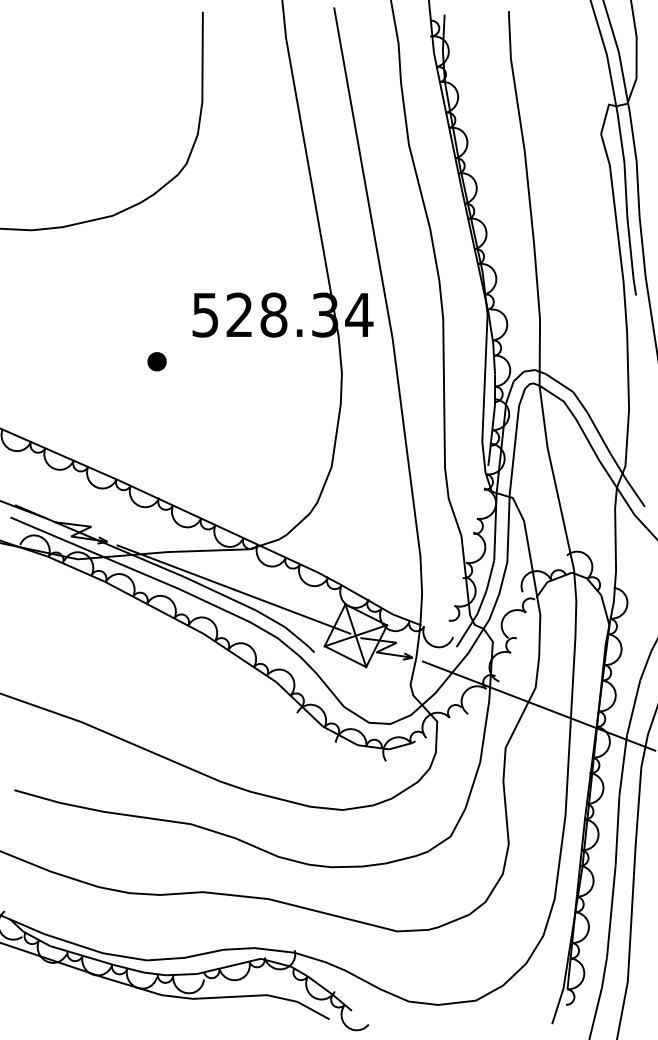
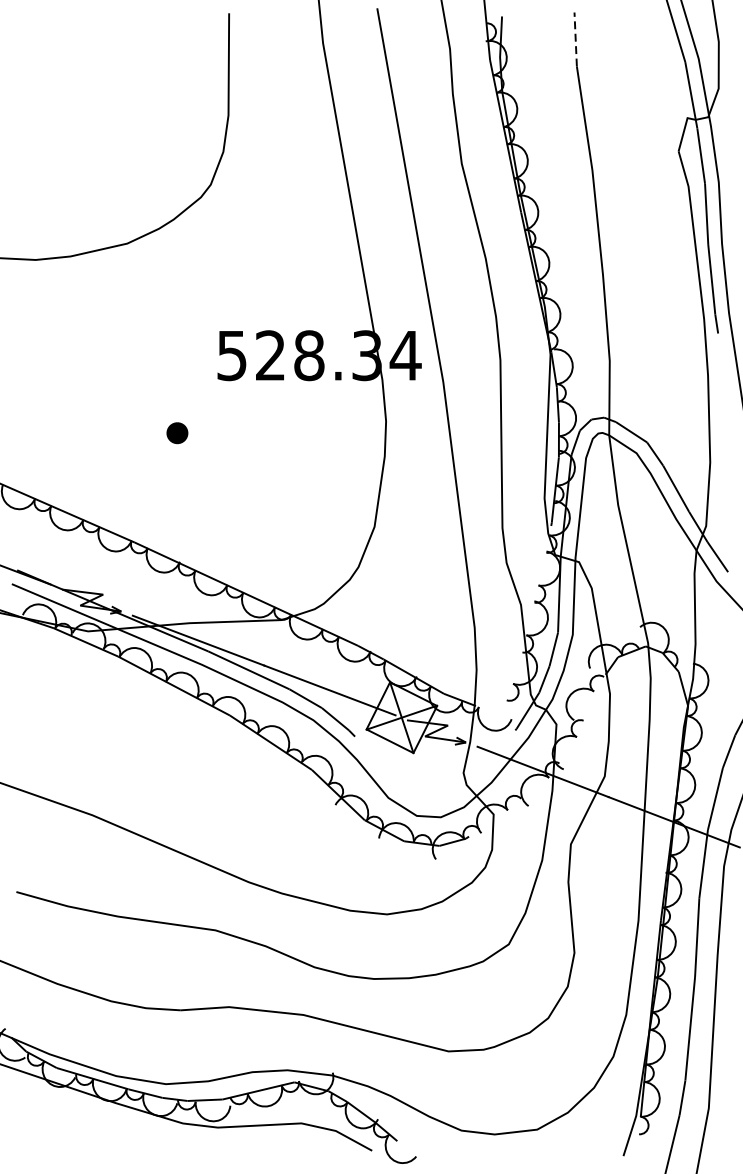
line: (509, 35) -> (575, 40), solid -> dashed
part: (156, 361) -> (176, 432), moved

